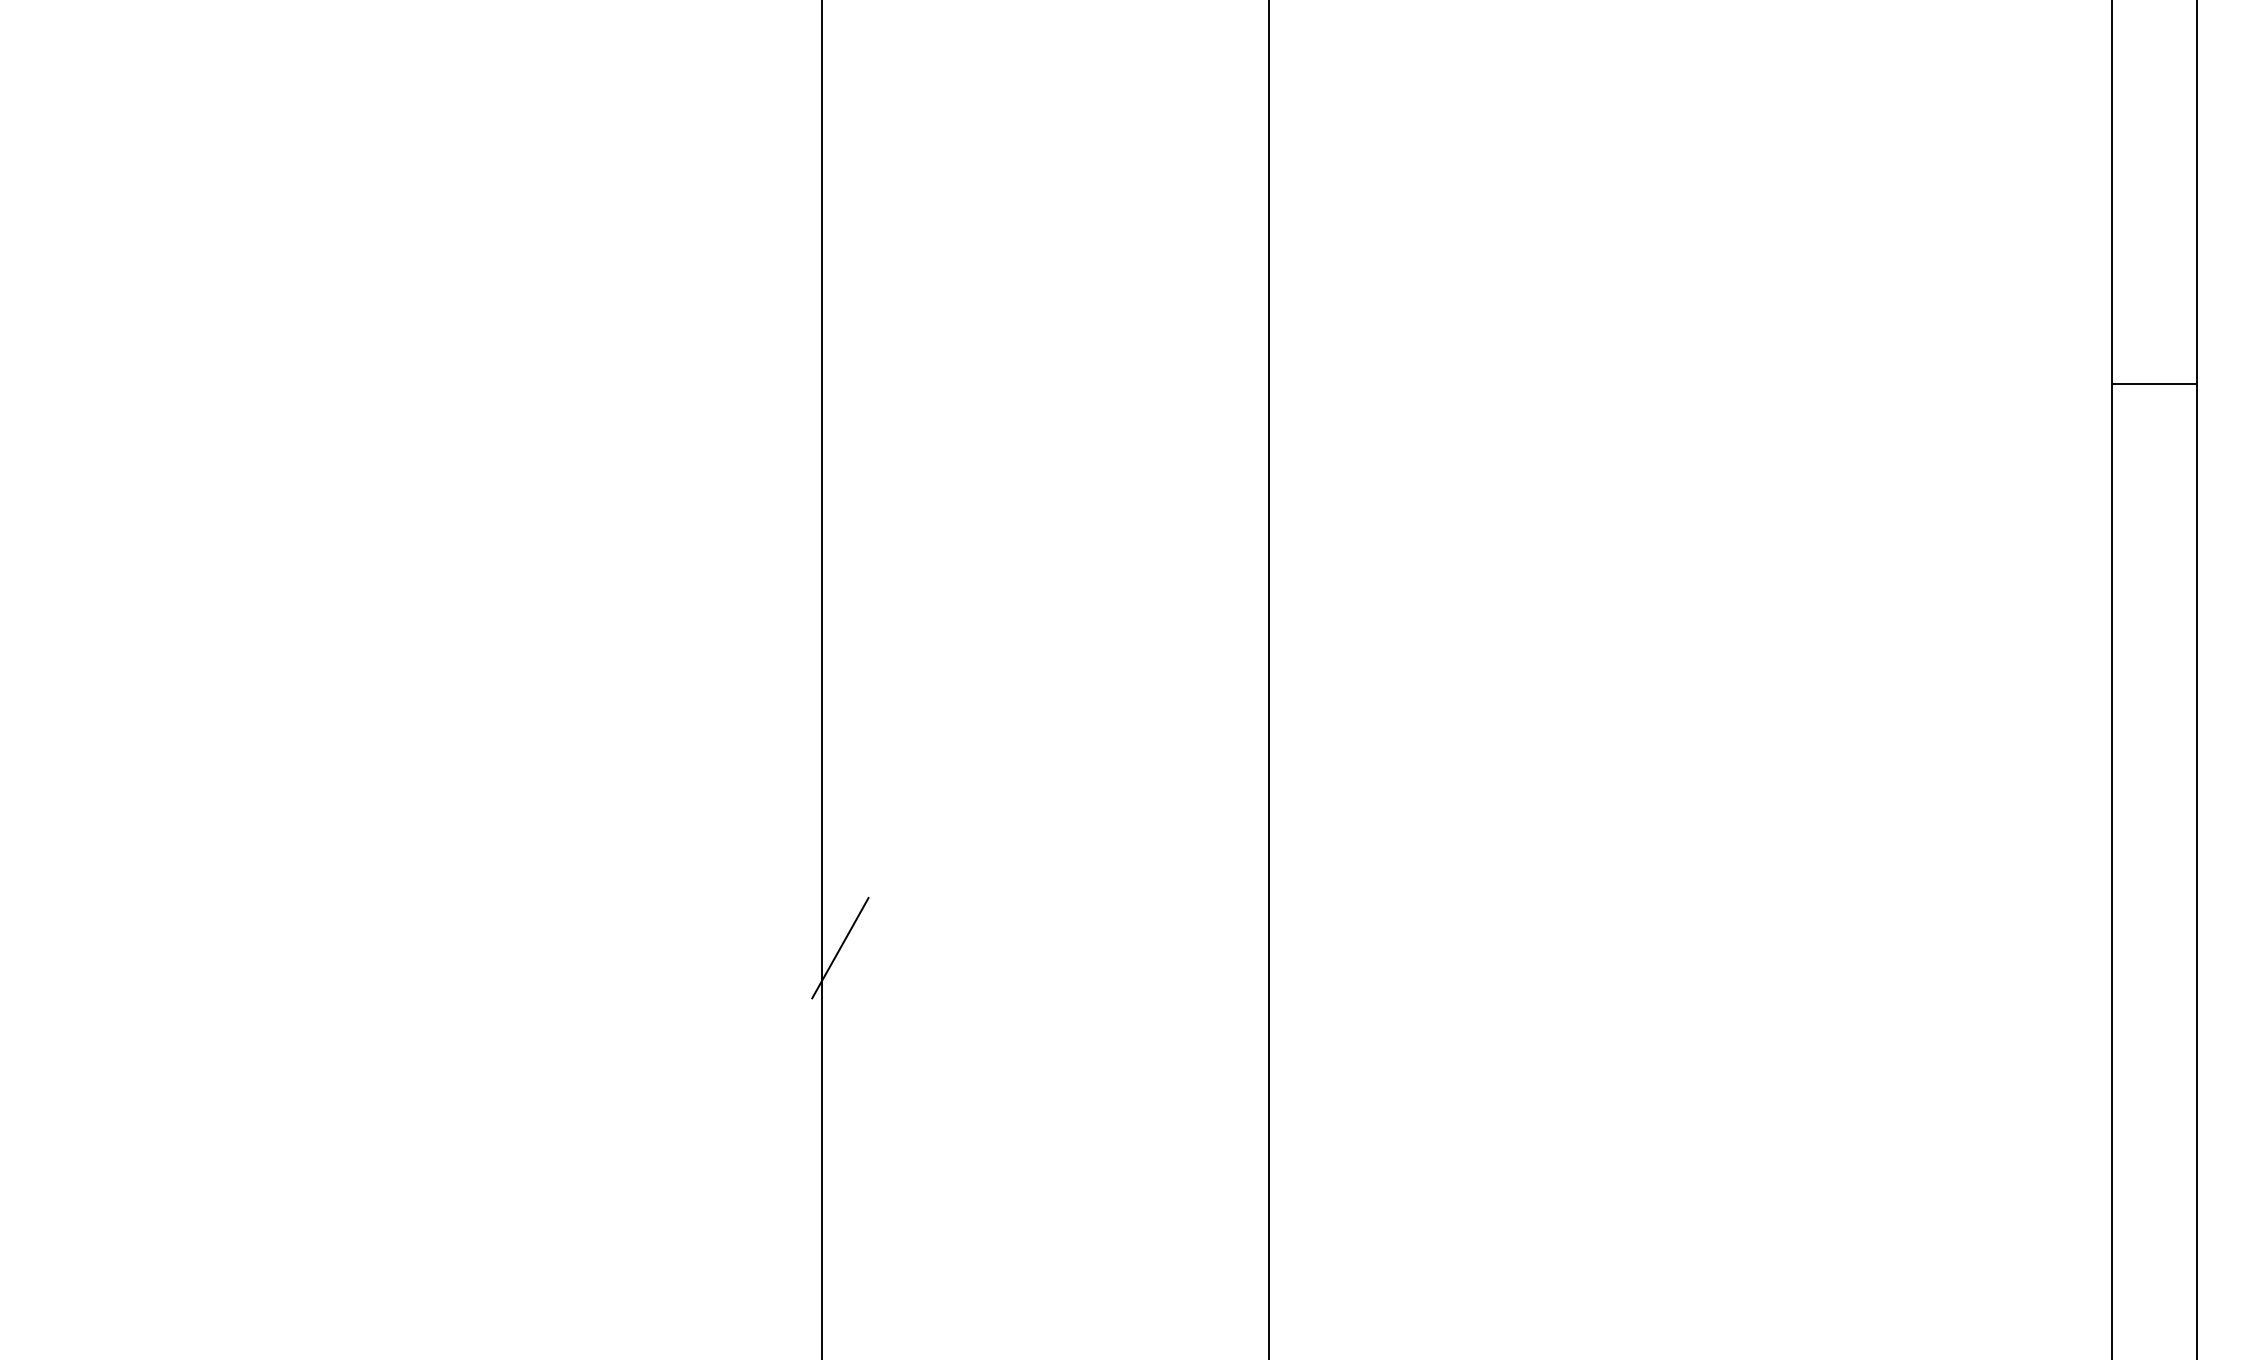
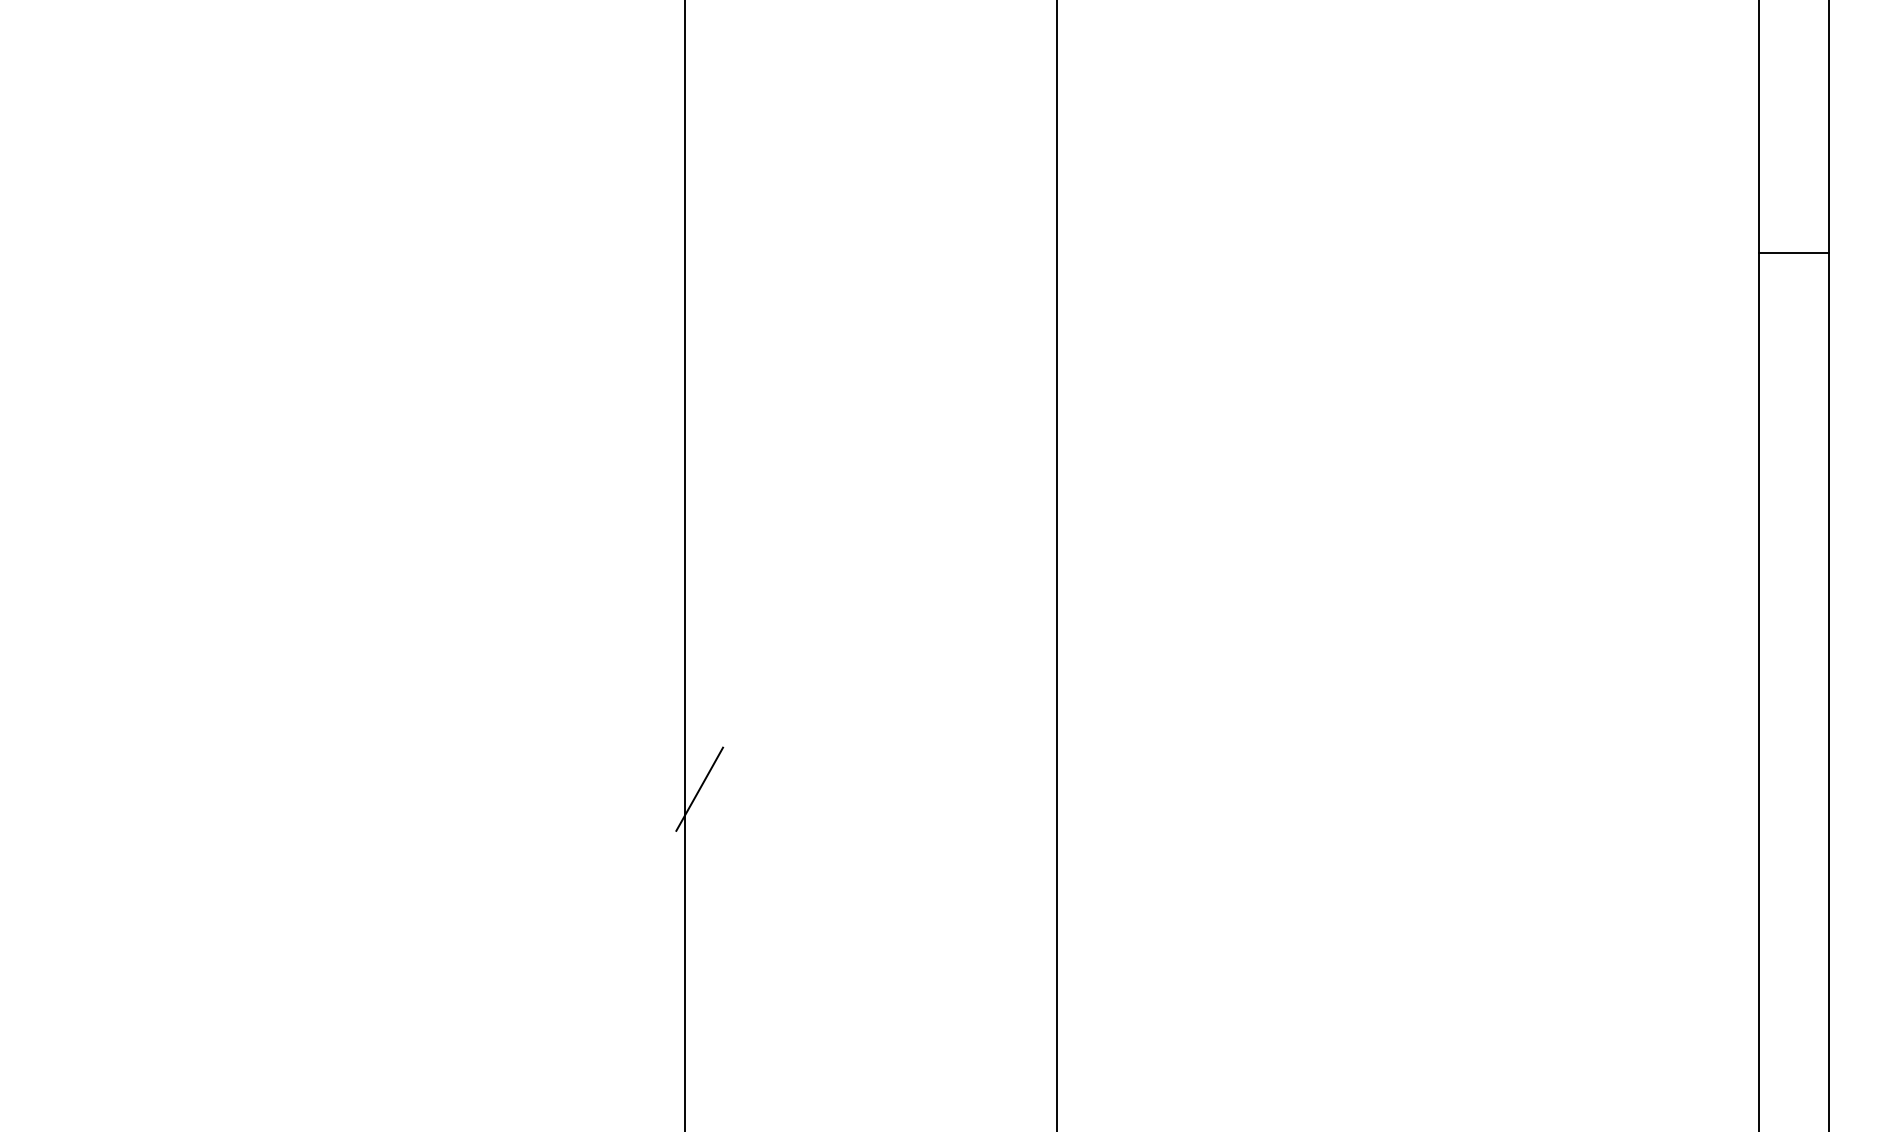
line: (2154, 383) -> (1793, 253), moved

